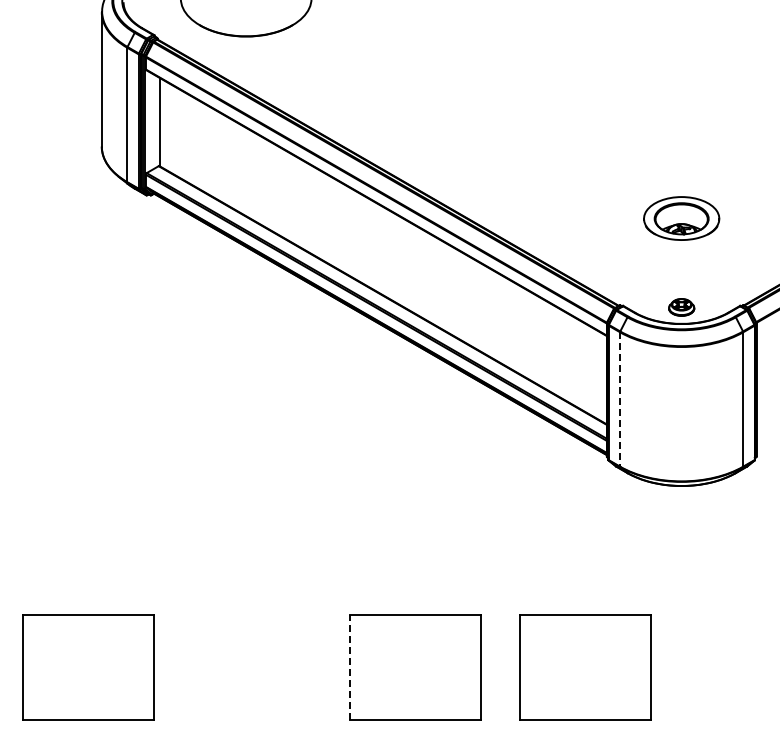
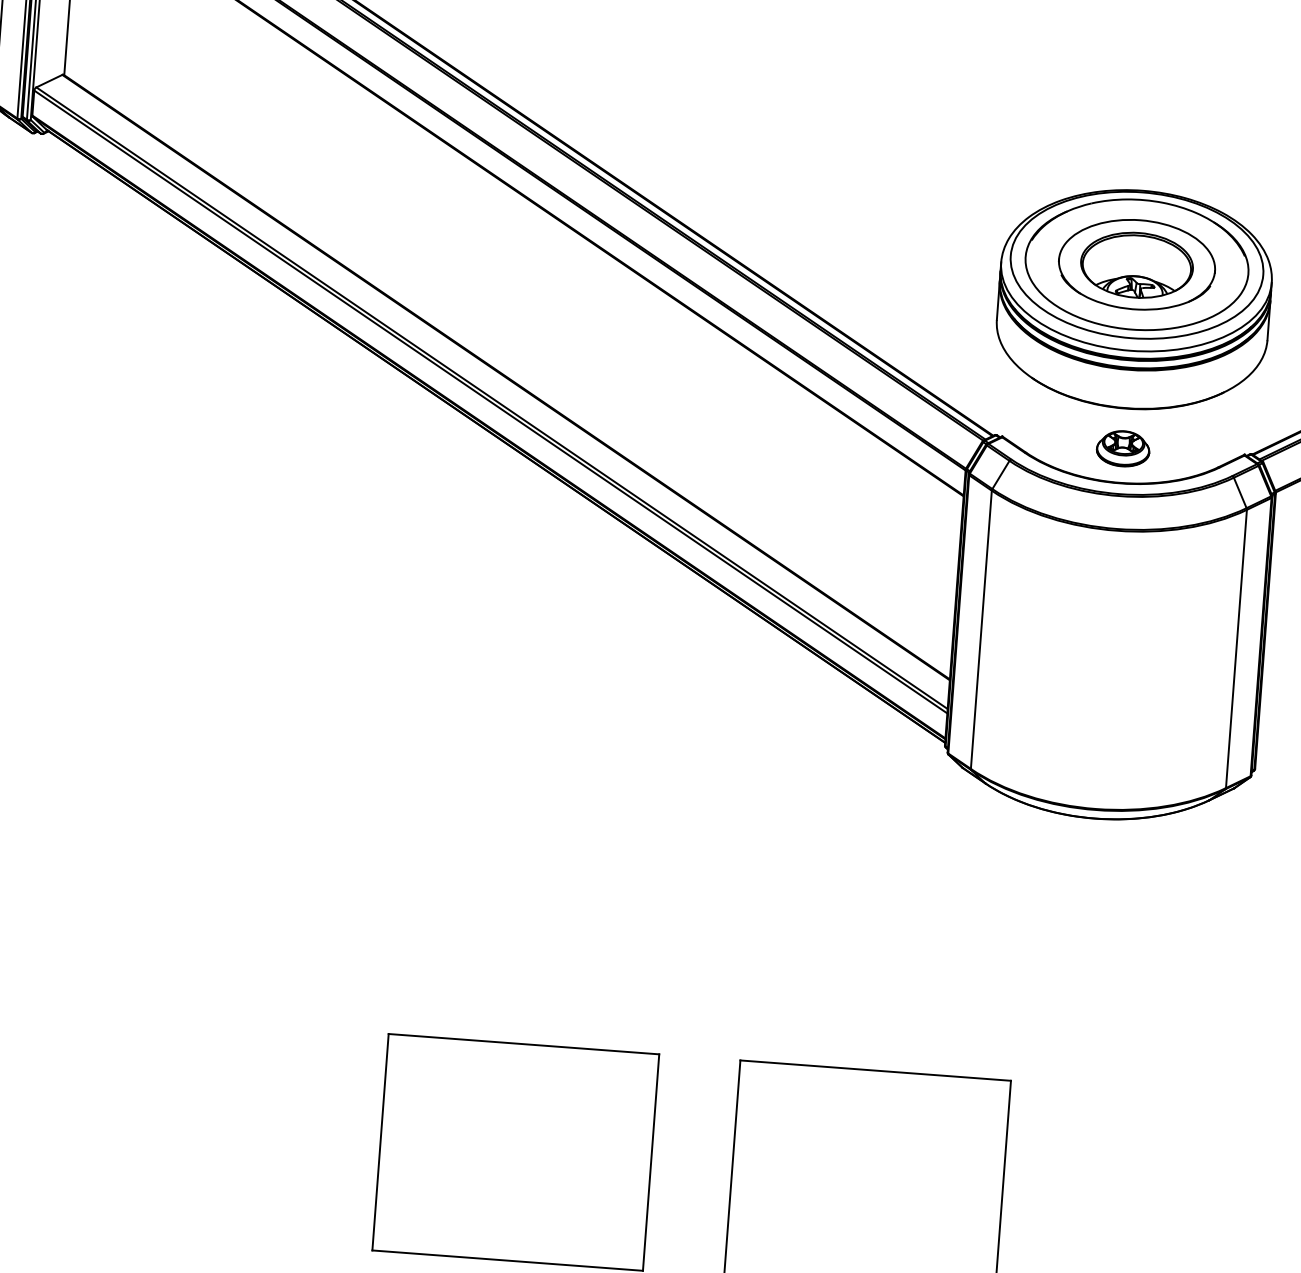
part: (681, 234) -> (1134, 297), added
line: (620, 399) -> (982, 629), dashed -> solid
line: (350, 666) -> (381, 1140), dashed -> solid

